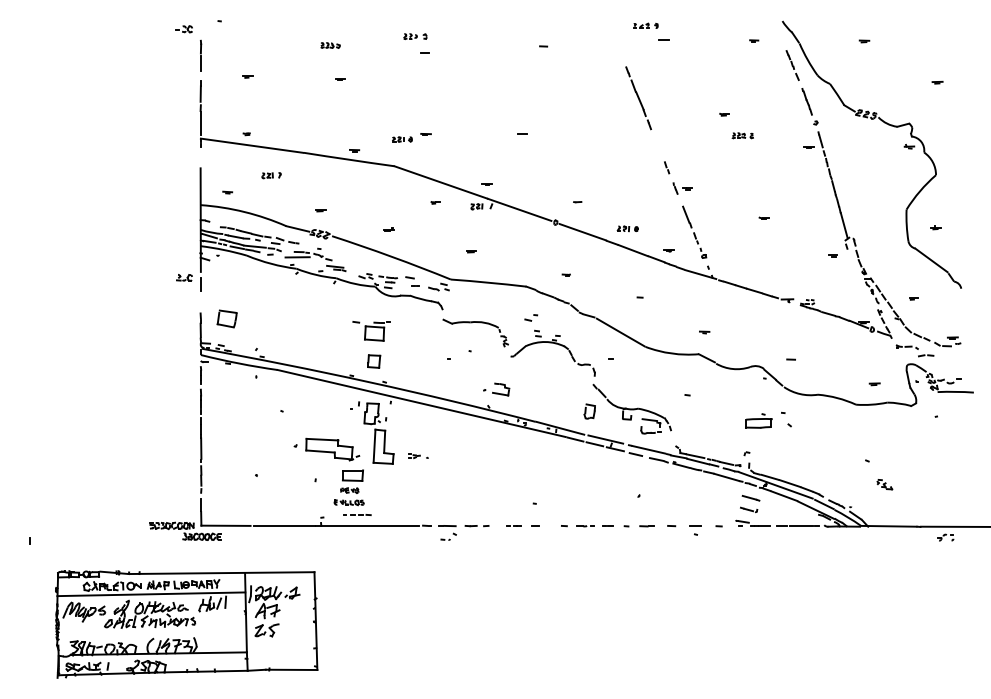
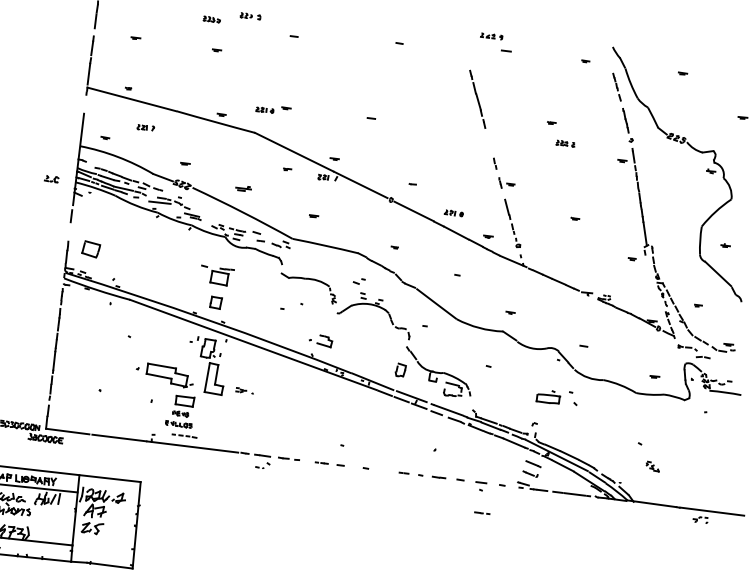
part: (415, 36) -> (250, 16), moved
part: (388, 229) -> (243, 188), size x1.6
part: (184, 277) -> (51, 178), moved
line: (585, 526) -> (482, 513), moved

